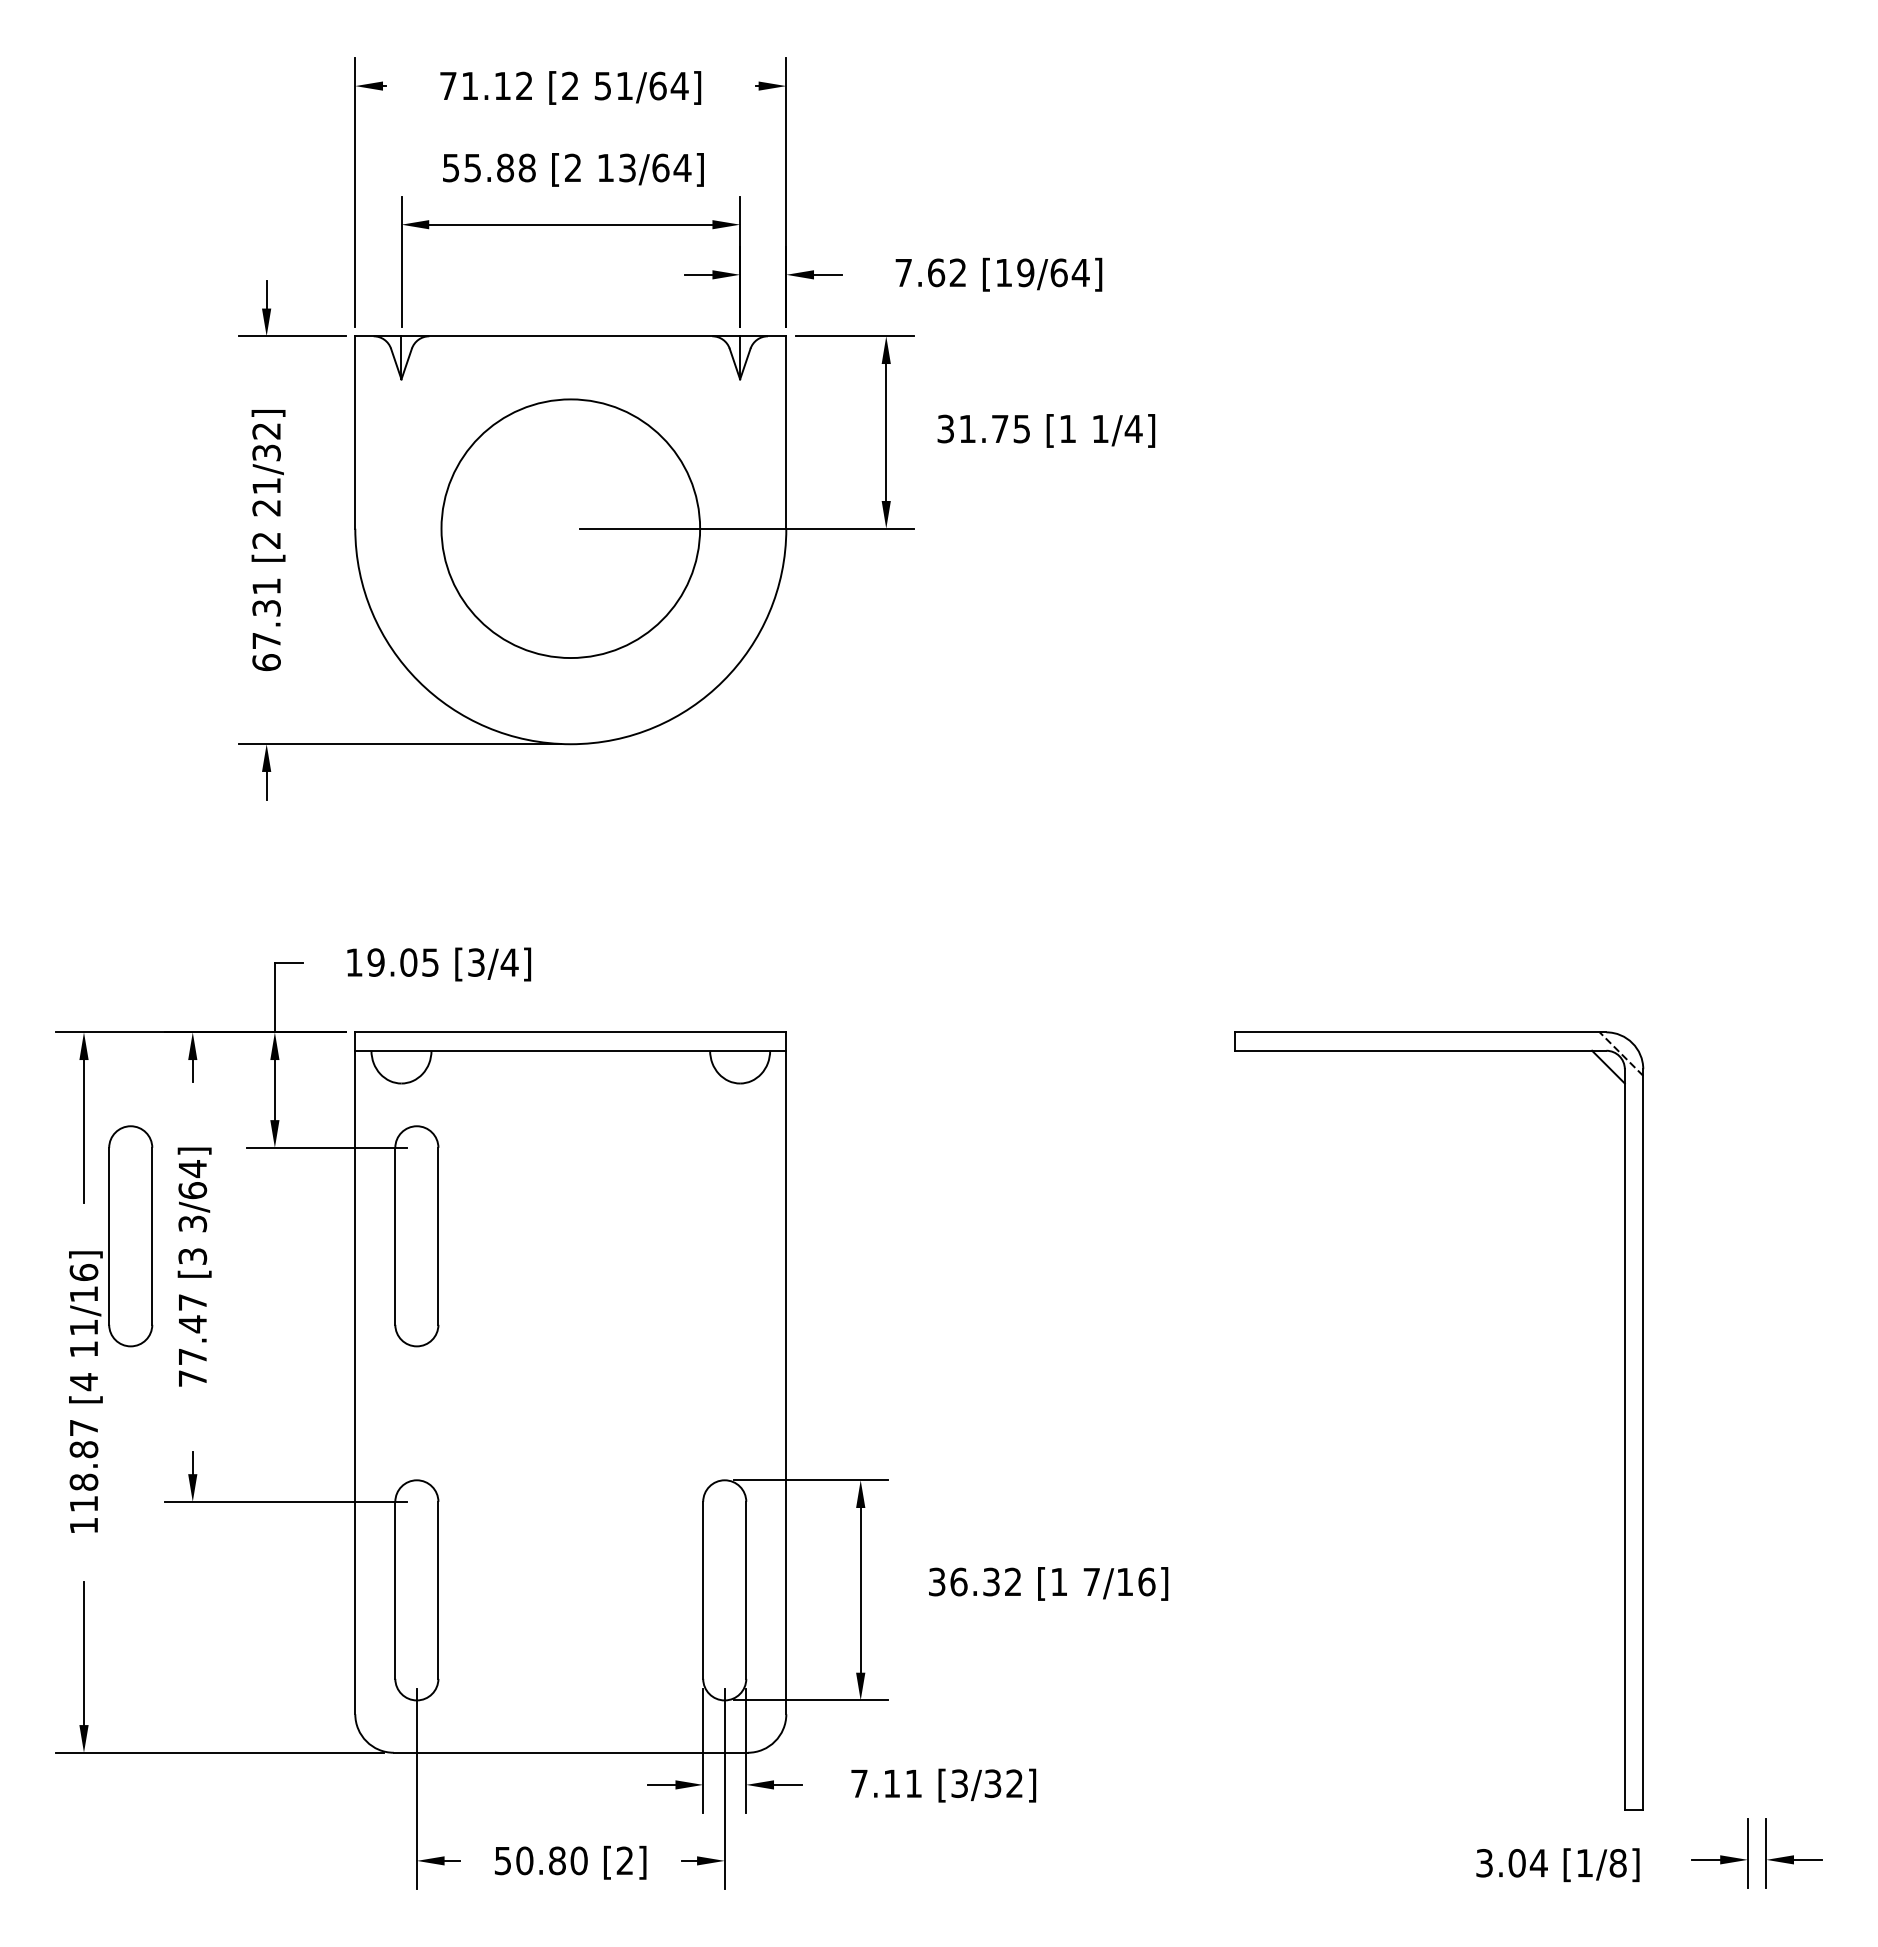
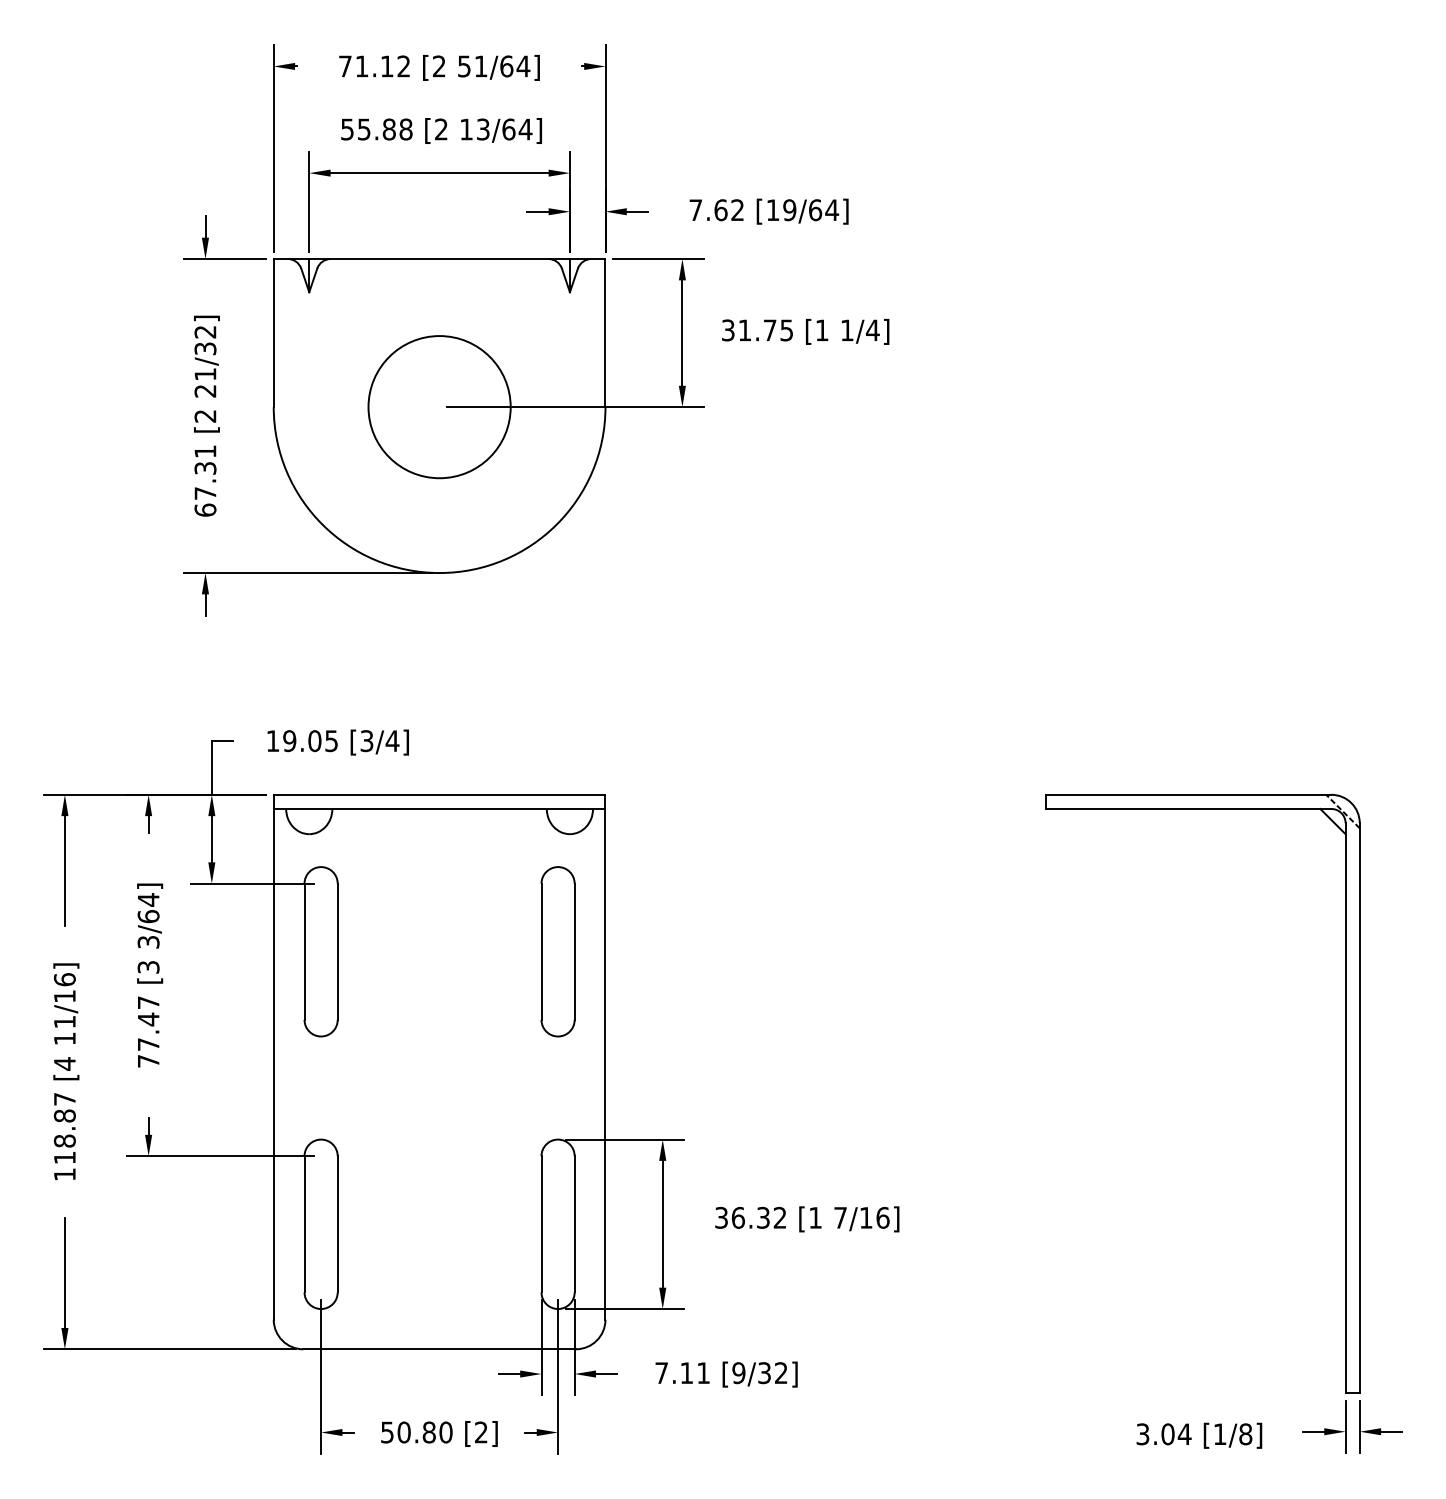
circle: (570, 528) -> (439, 406), size x0.71
part: (130, 1236) -> (557, 951), moved
part: (1624, 1420) -> (1345, 1093), moved
text: (959, 1783) -> (738, 1372), [3/32] -> [9/32]

